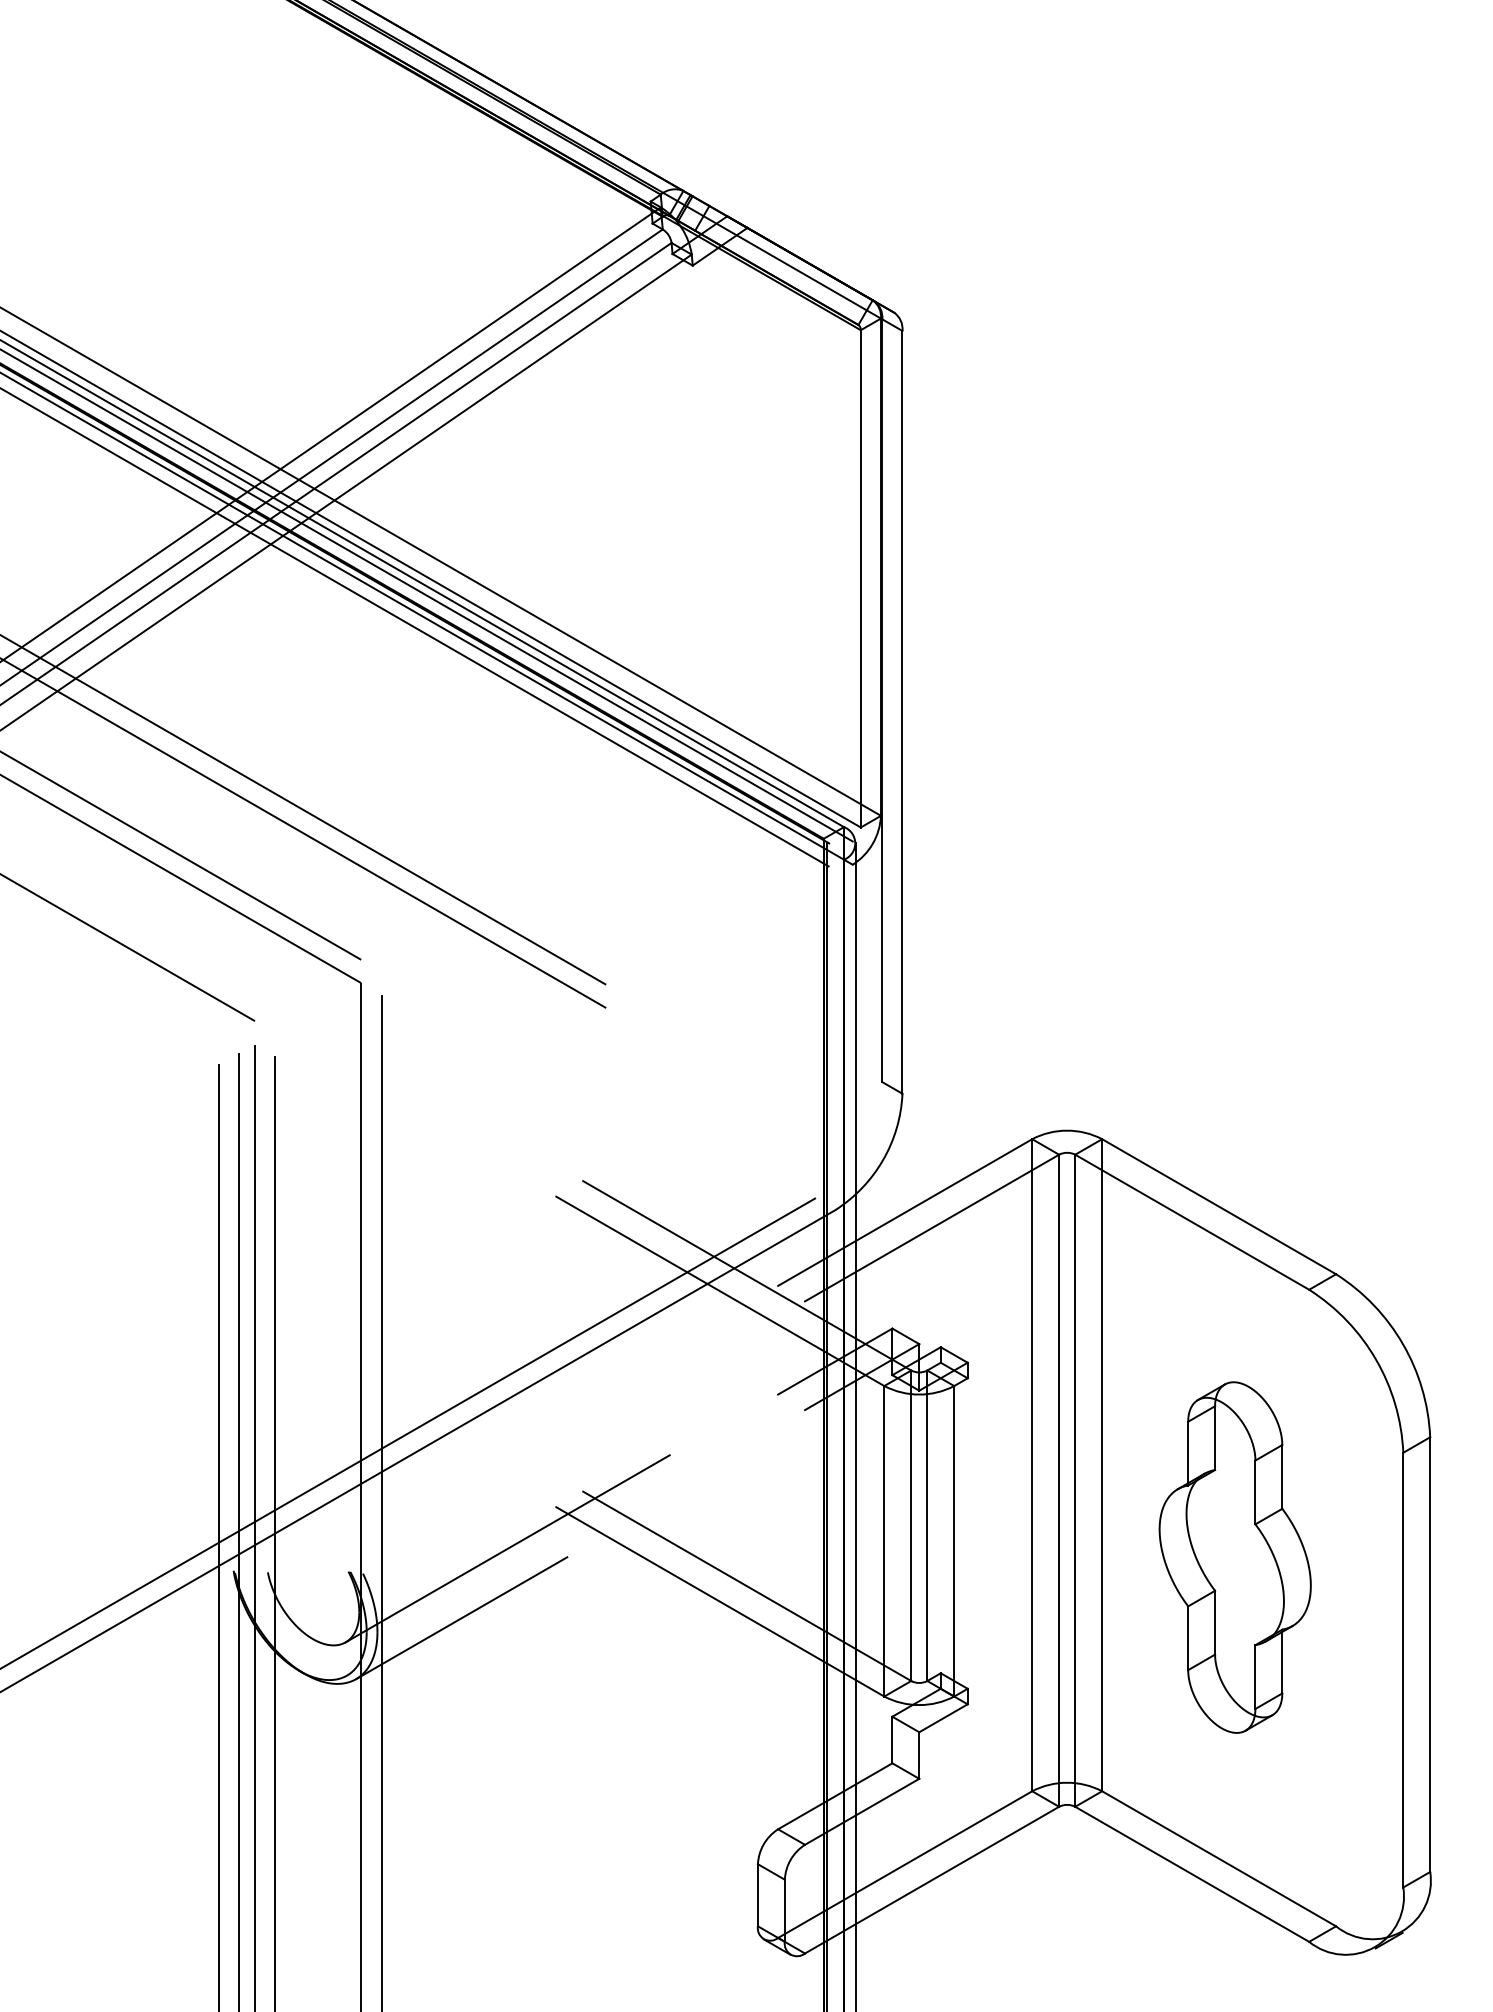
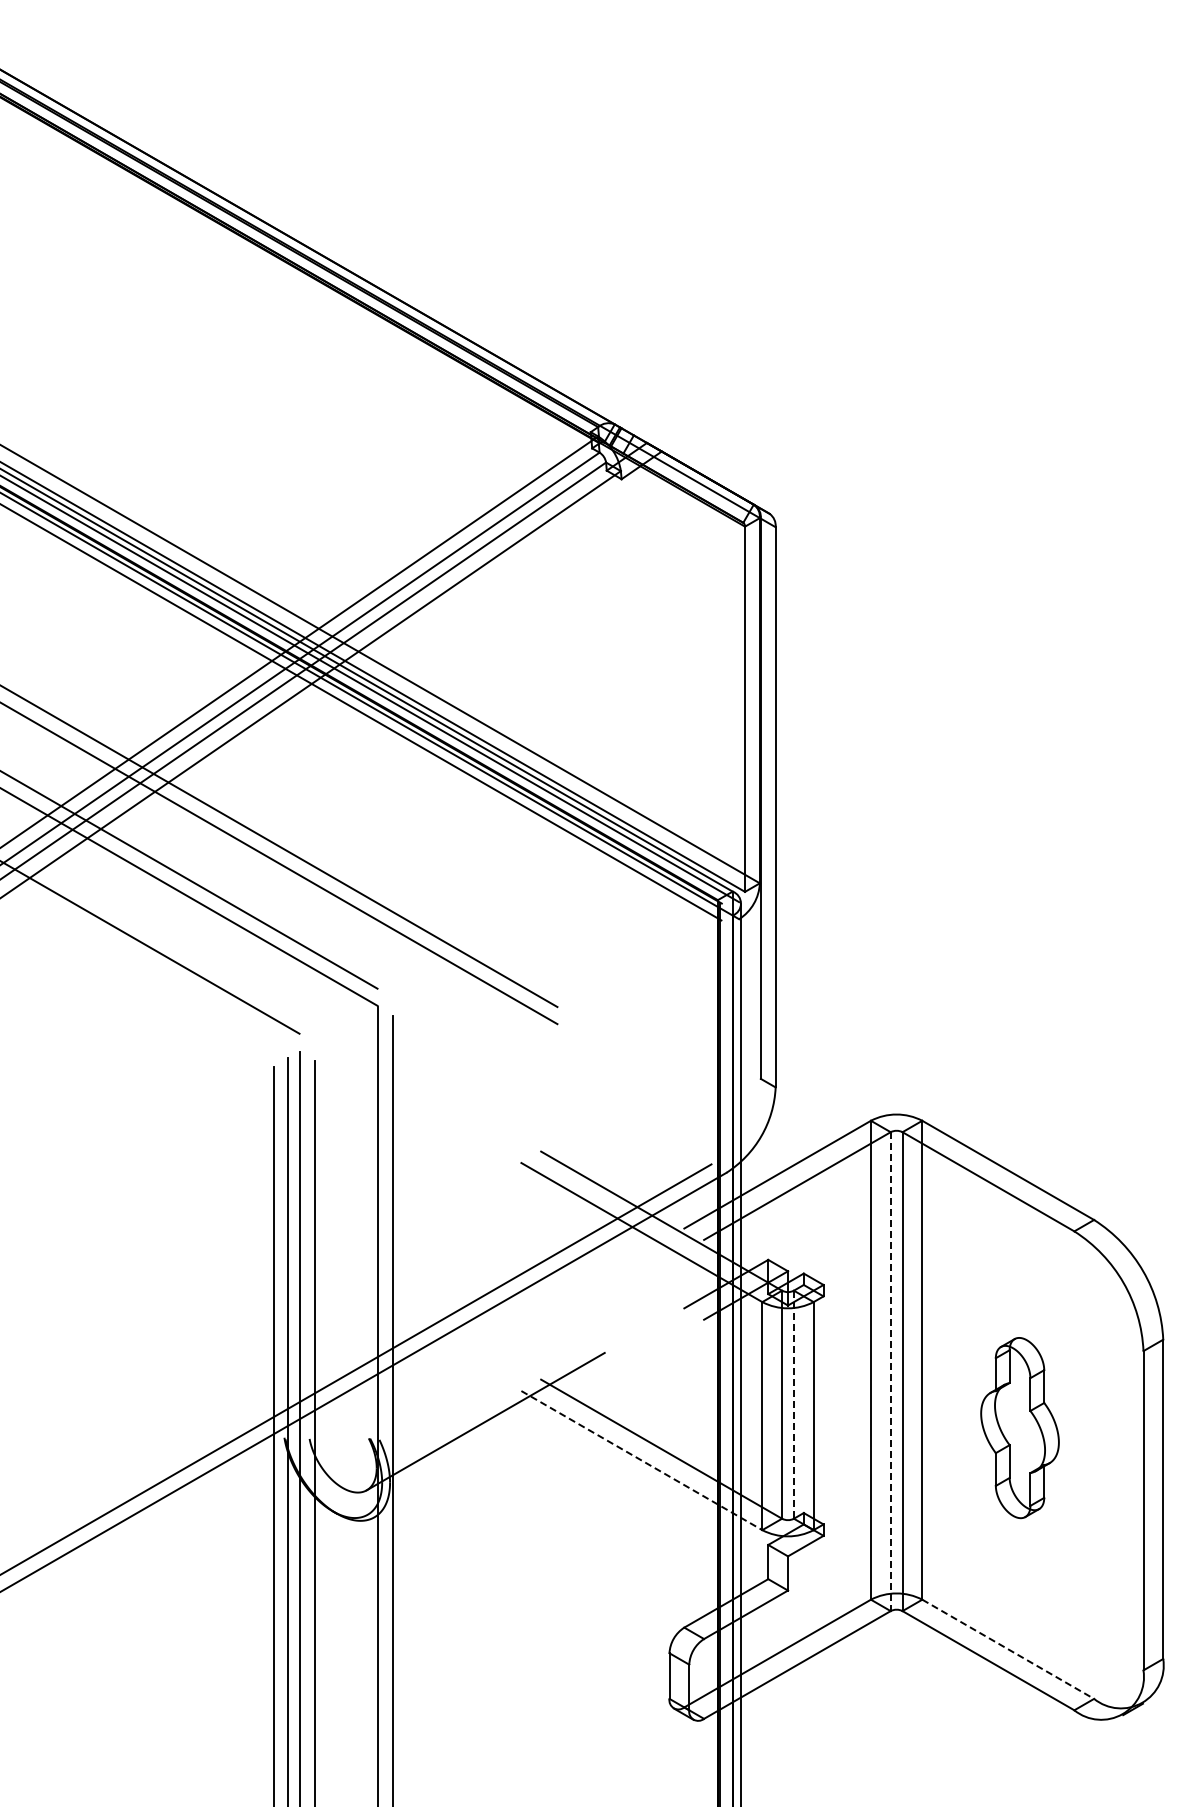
line: (1058, 1481) -> (890, 1372), solid -> dashed
line: (926, 1526) -> (793, 1405), solid -> dashed
part: (1234, 1556) -> (1019, 1427), size x0.7
line: (721, 1601) -> (642, 1460), solid -> dashed
line: (461, 1618) -> (451, 1472), removed
line: (1219, 1859) -> (1008, 1649), solid -> dashed

